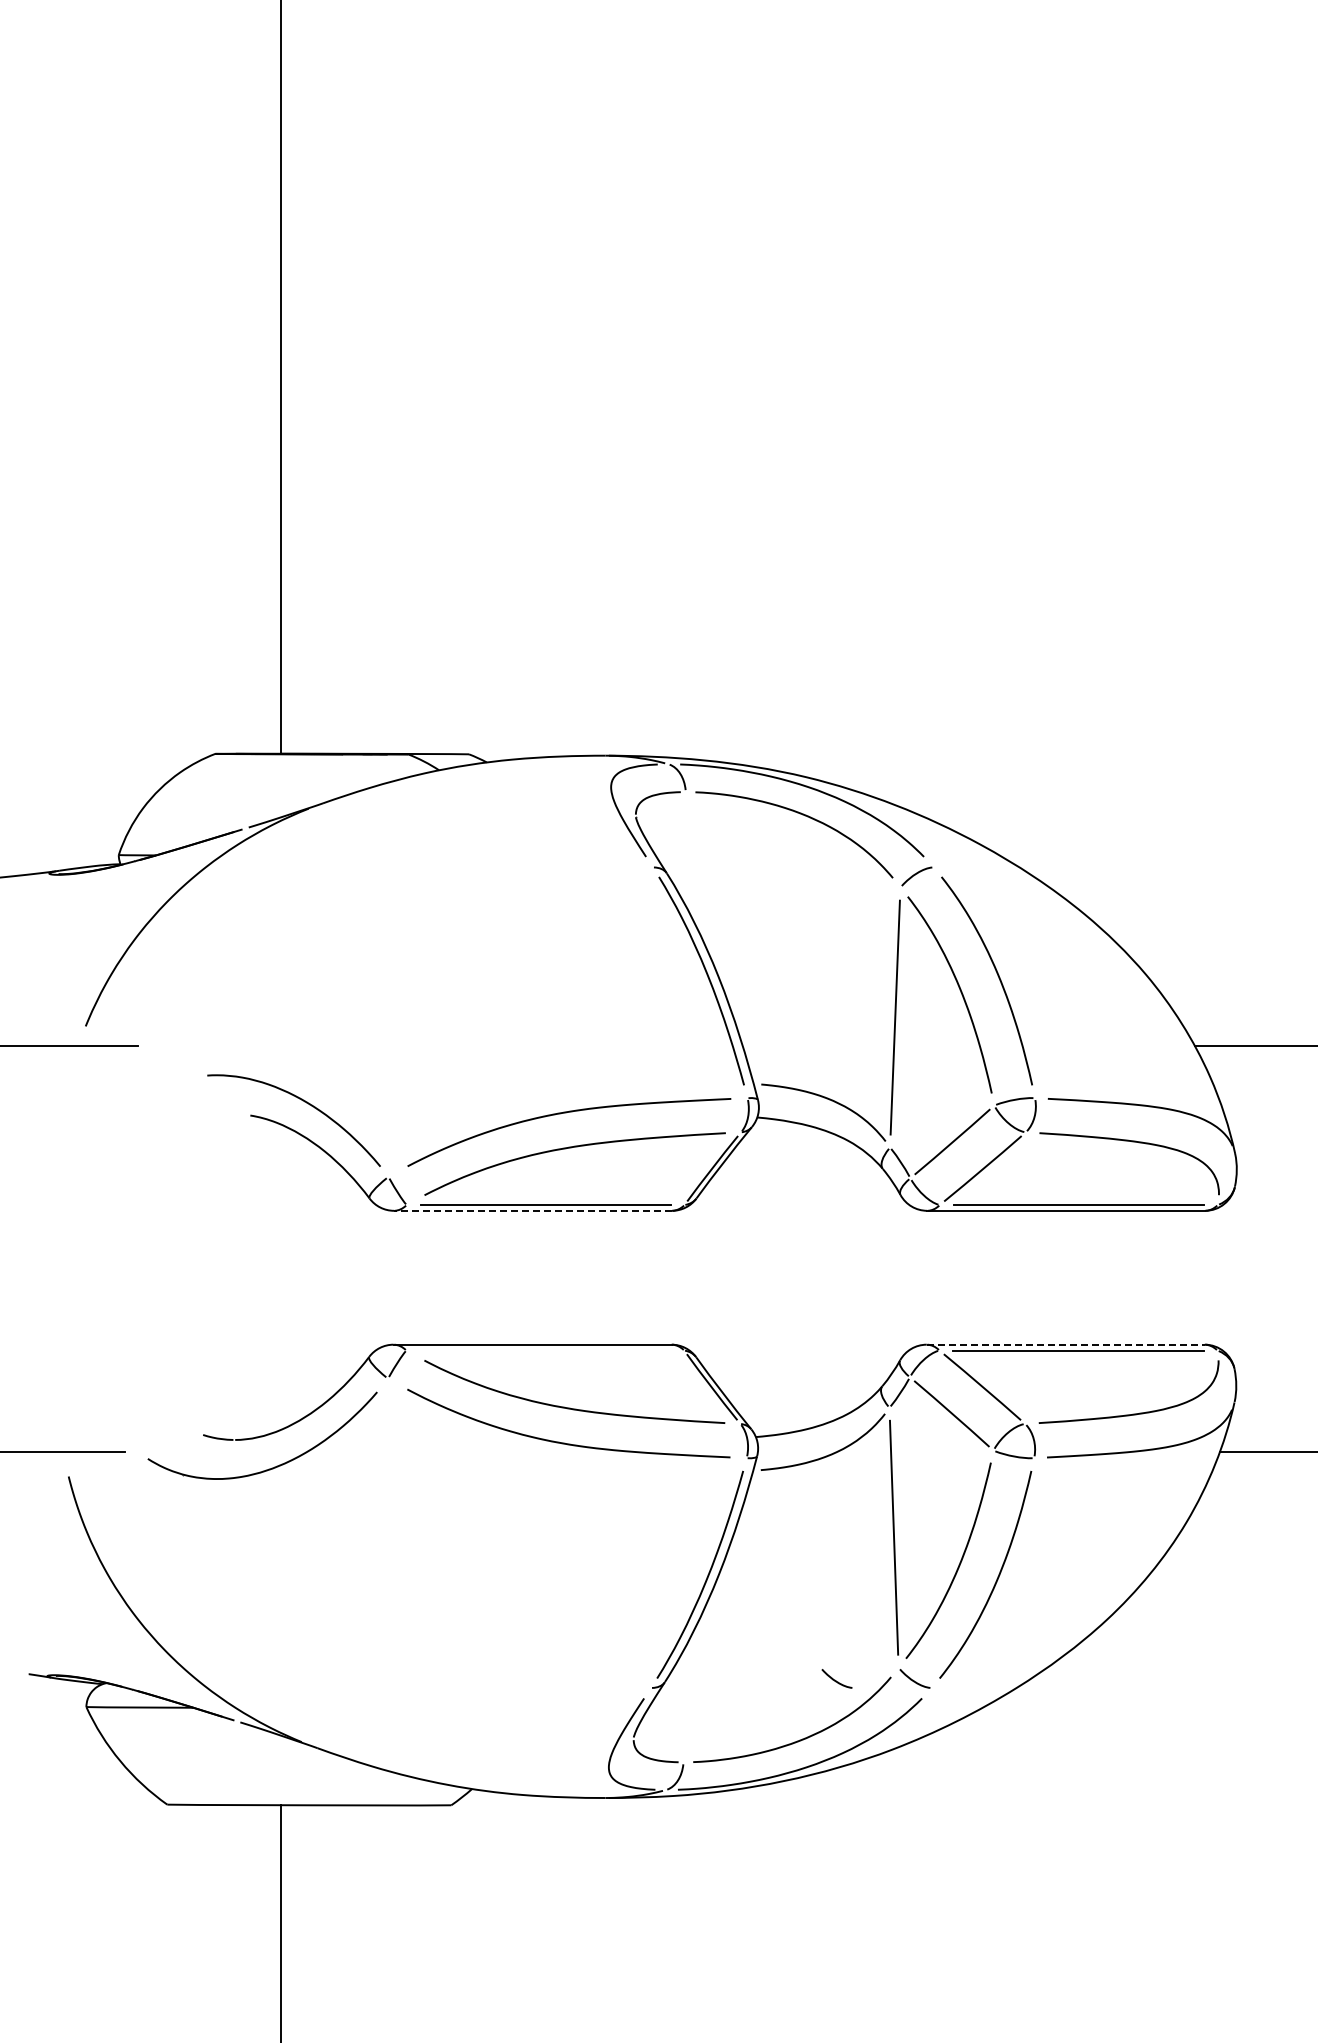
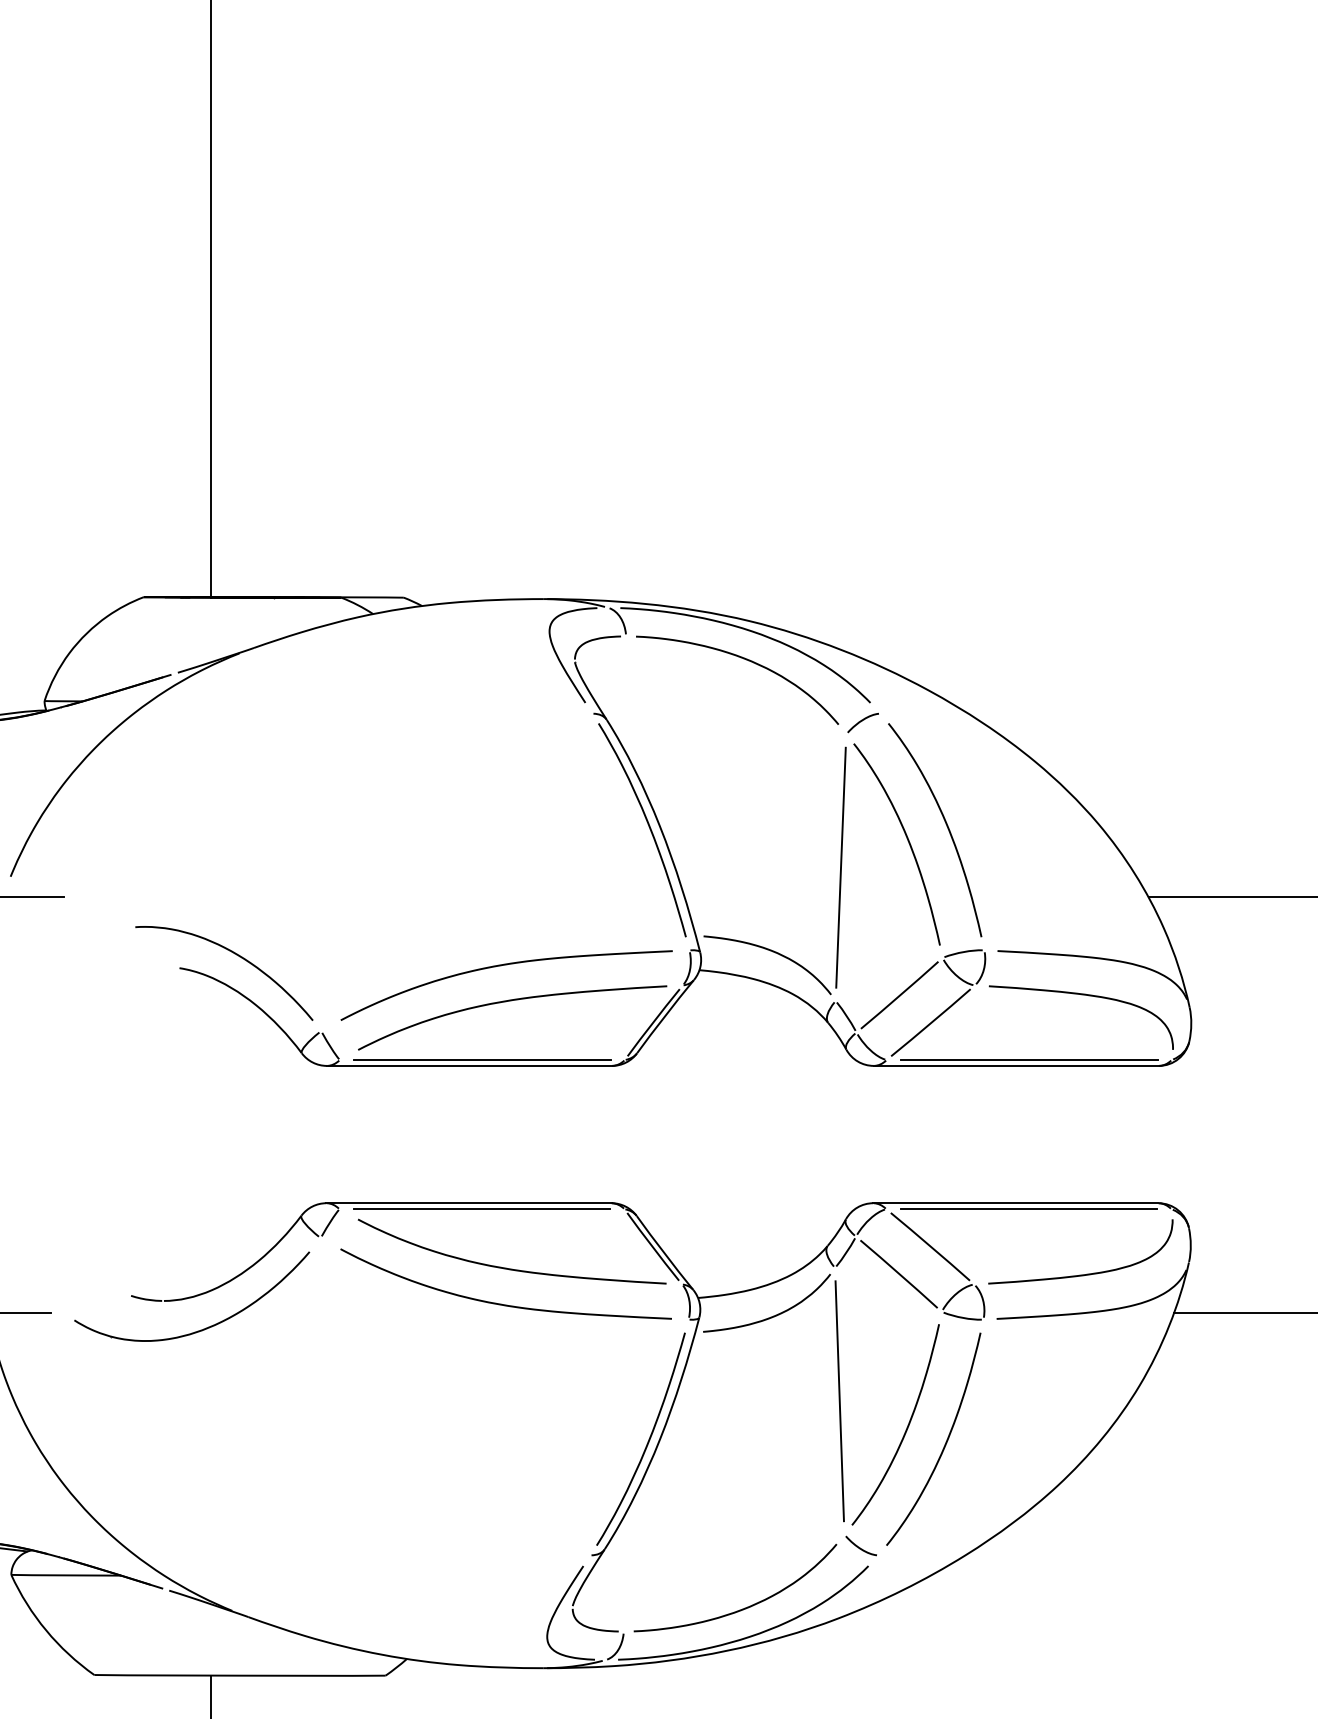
line: (533, 1210) -> (469, 1065), dashed -> solid
line: (1065, 1344) -> (1015, 1203), dashed -> solid
line: (545, 1350) -> (482, 1209), added
curve: (835, 1679) -> (779, 1546), removed

